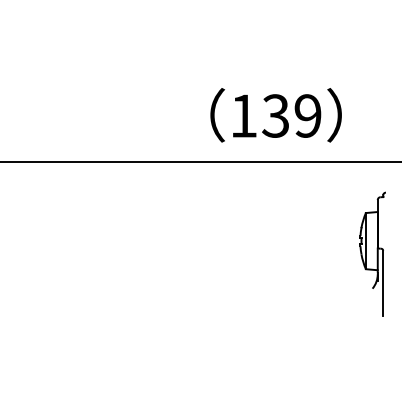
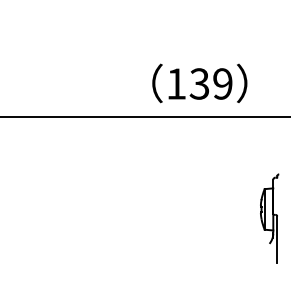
part: (372, 253) -> (269, 218), moved

